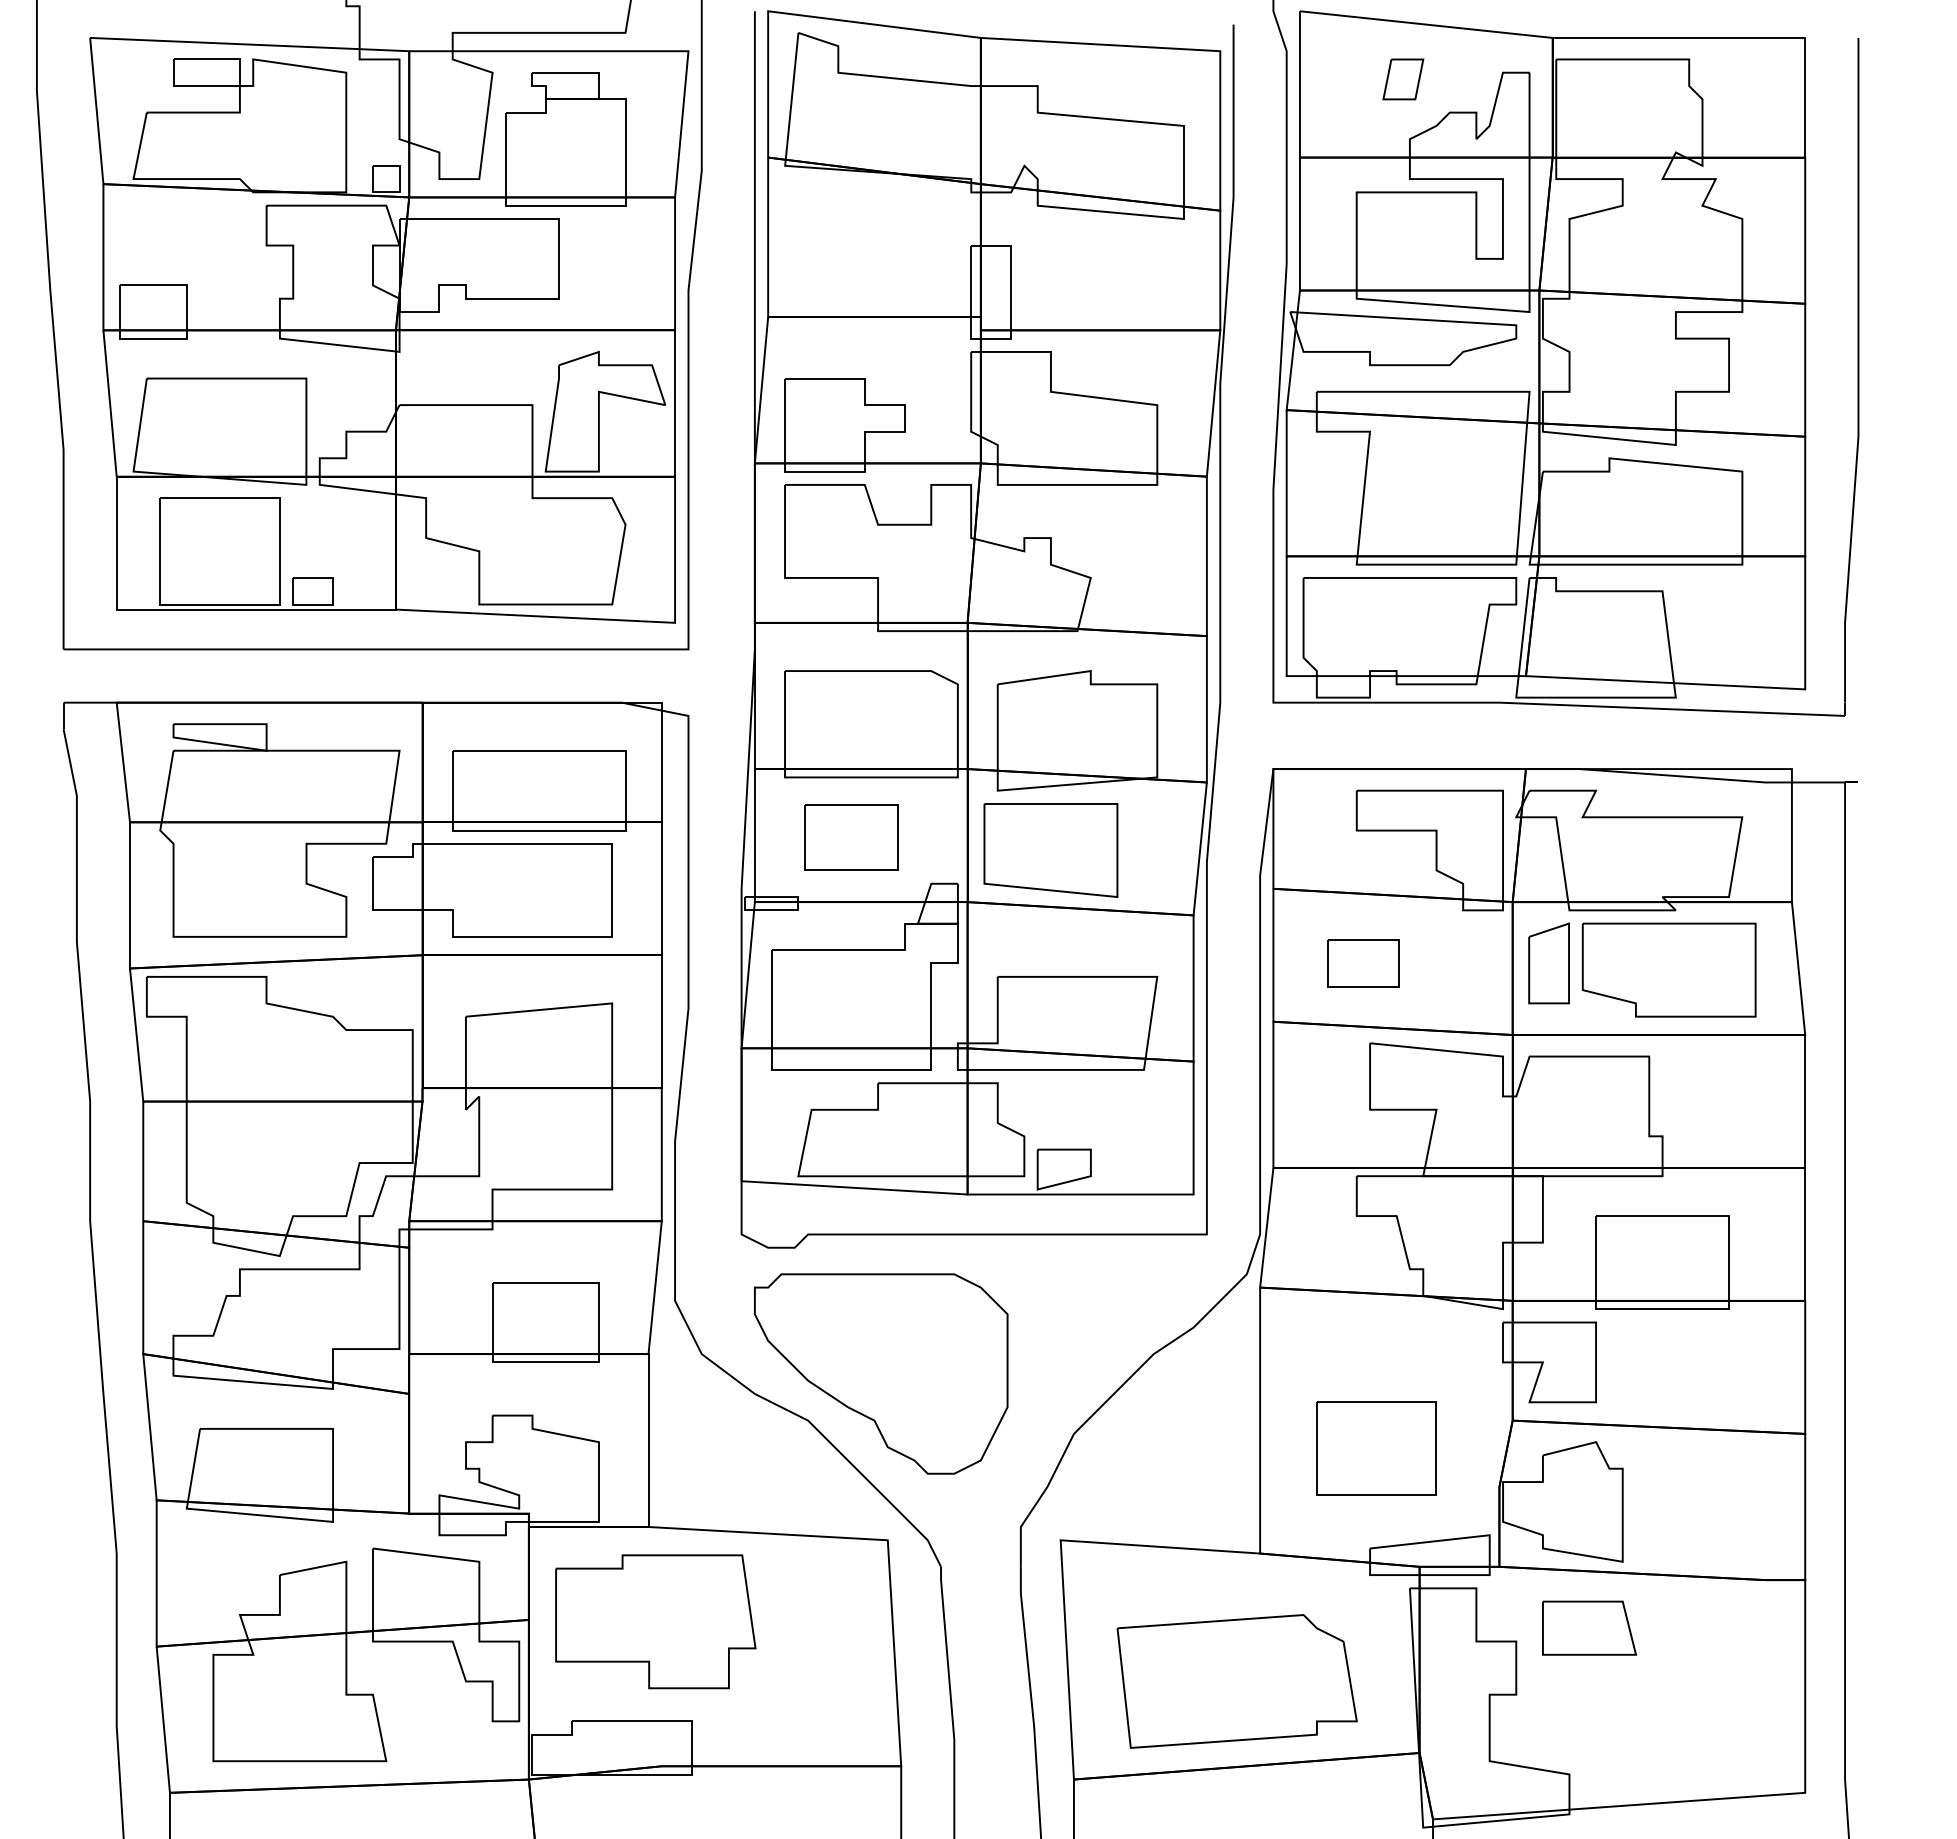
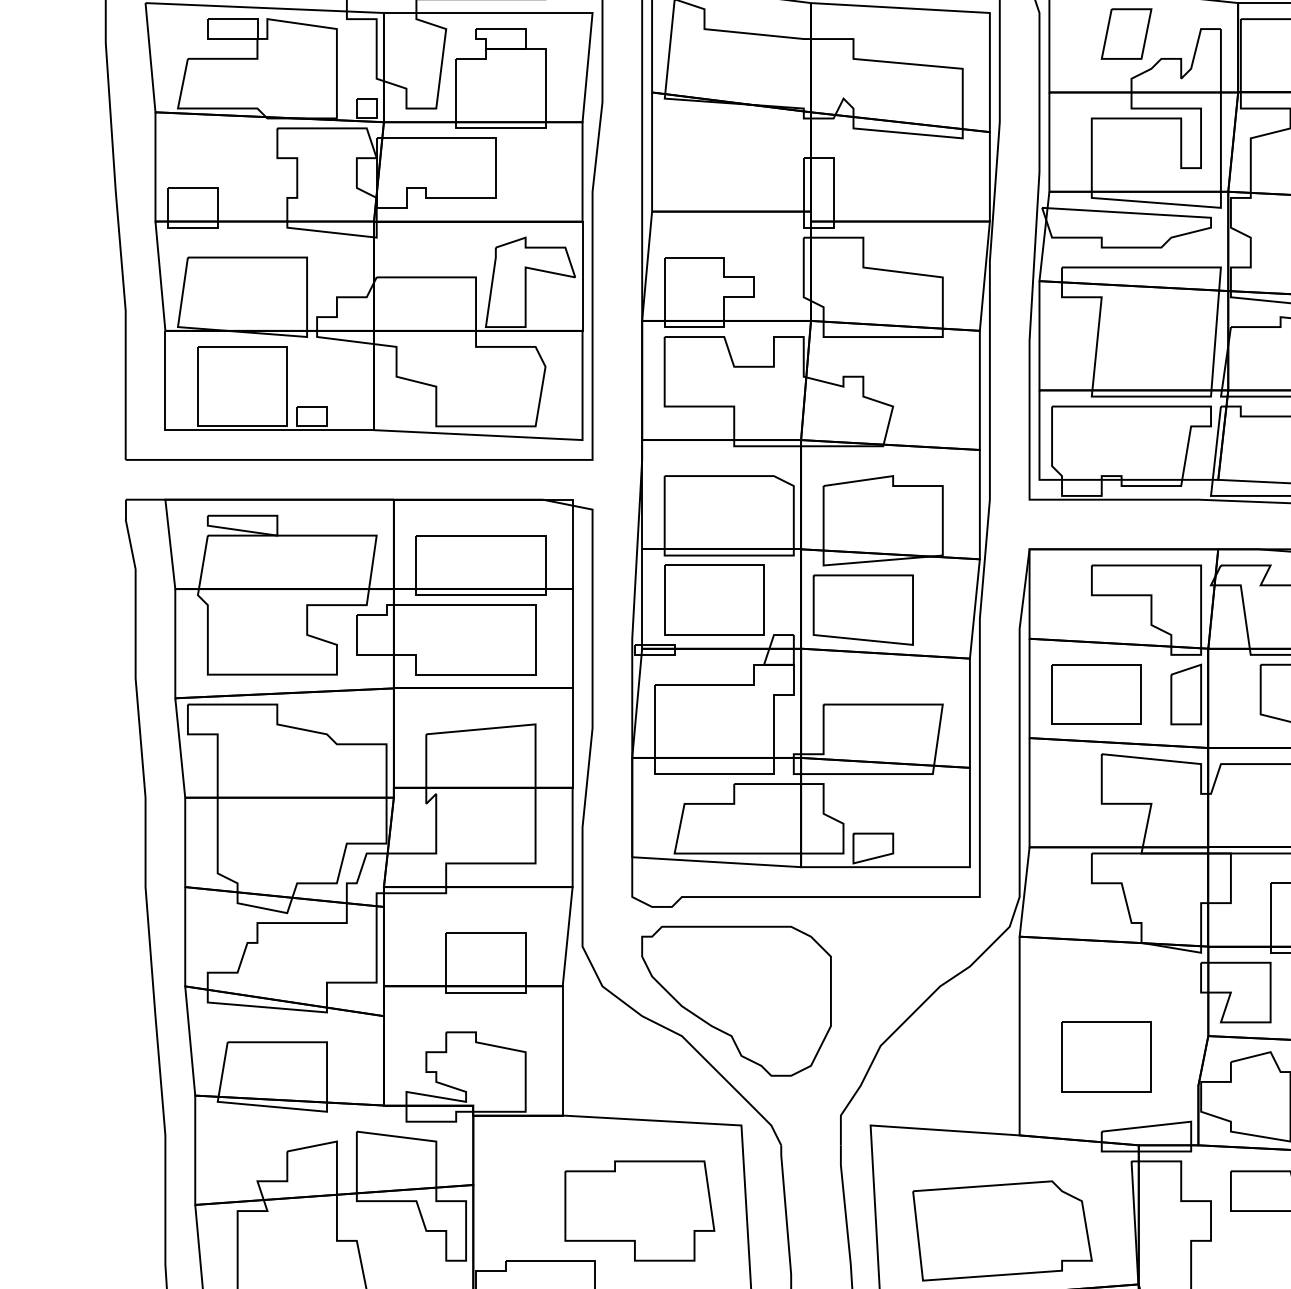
part: (1403, 79) -> (1126, 34), size x1.67
part: (851, 837) -> (714, 600), size x1.43
part: (1363, 963) -> (1096, 694), size x1.67
part: (1548, 963) -> (1185, 694), moved
part: (655, 1621) -> (639, 1210), moved

